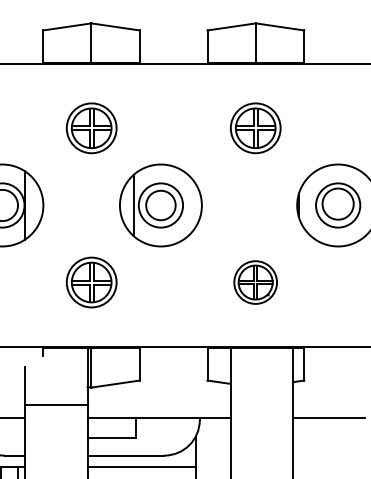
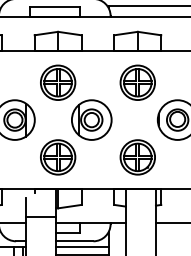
part: (92, 127) -> (58, 82), size x1.43
part: (255, 127) -> (137, 82), size x1.43
part: (92, 282) -> (58, 157), size x1.43
part: (255, 282) -> (137, 157), size x1.67

